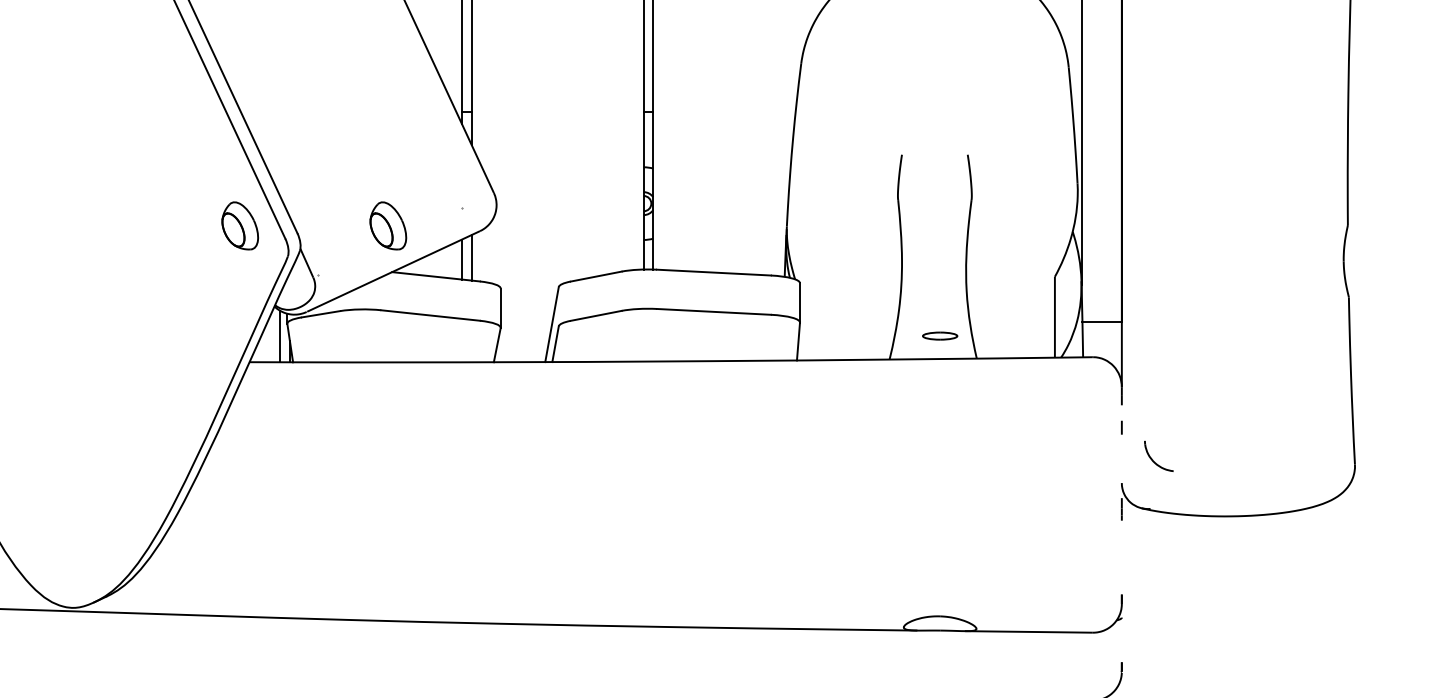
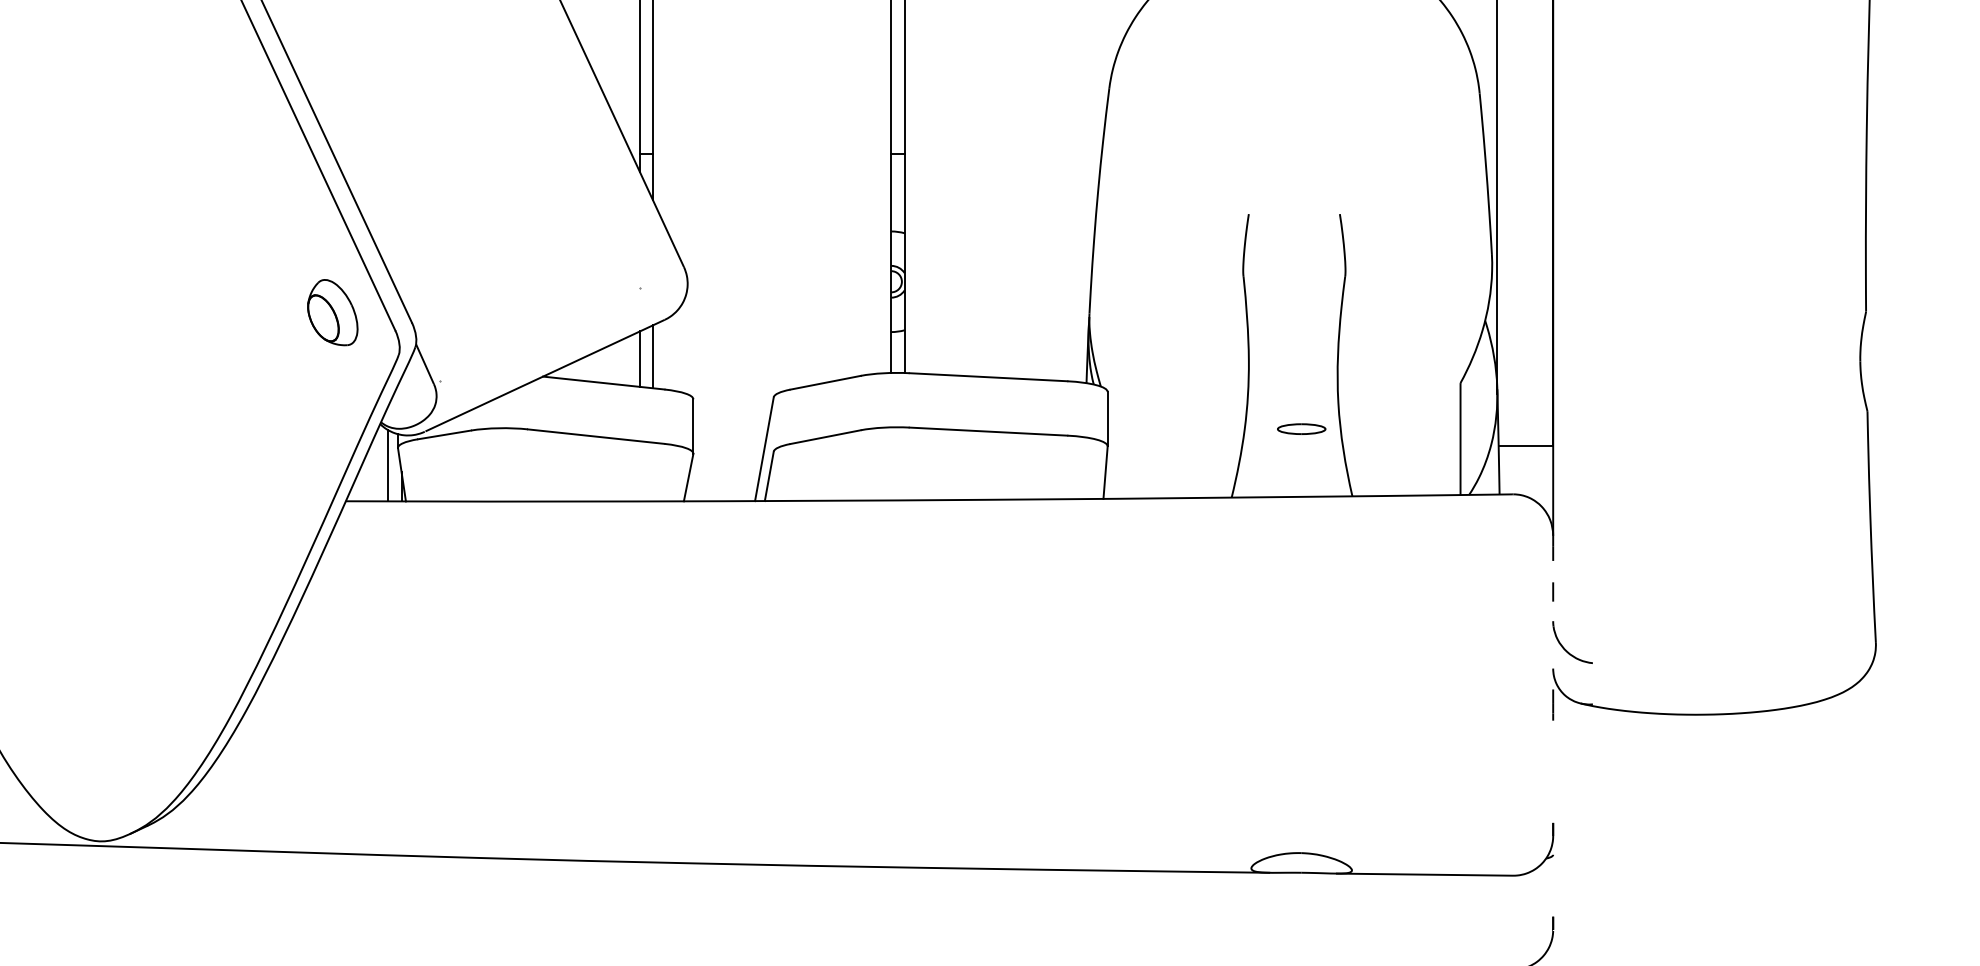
part: (388, 225) -> (537, 312), removed
part: (940, 335) -> (1301, 428), moved
part: (1153, 460) -> (1565, 648), moved

